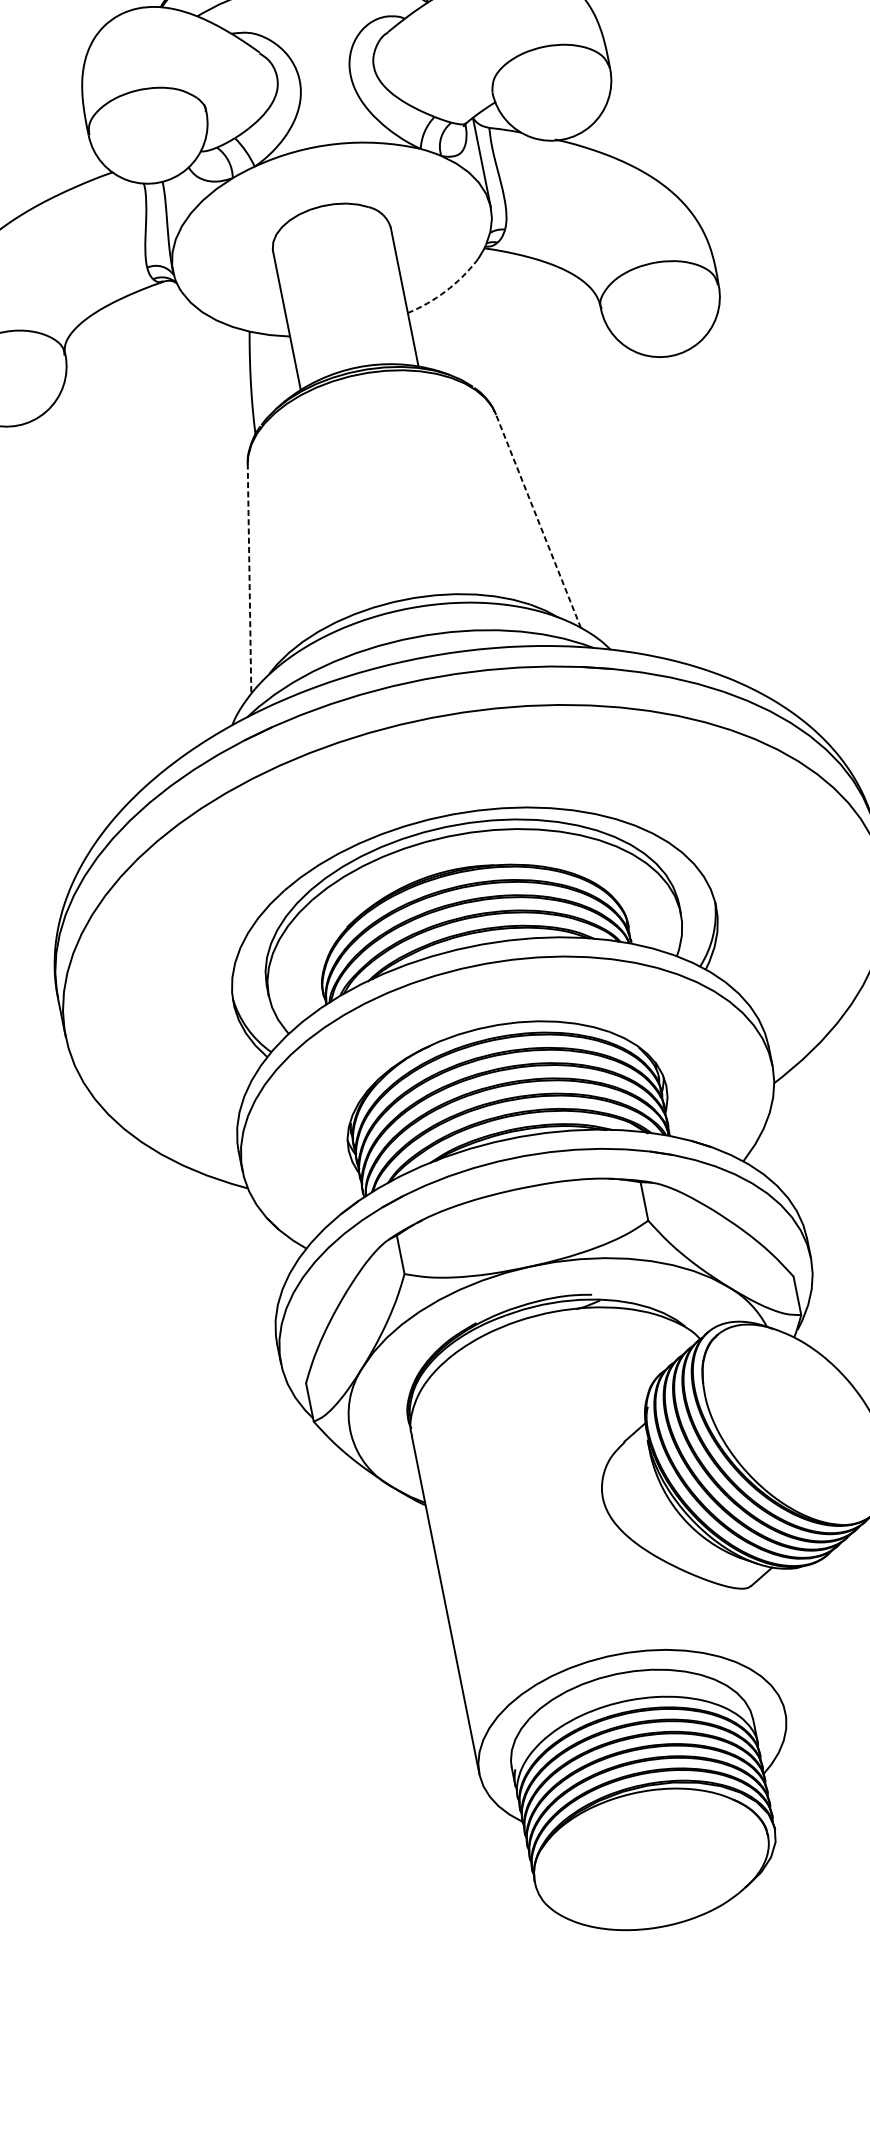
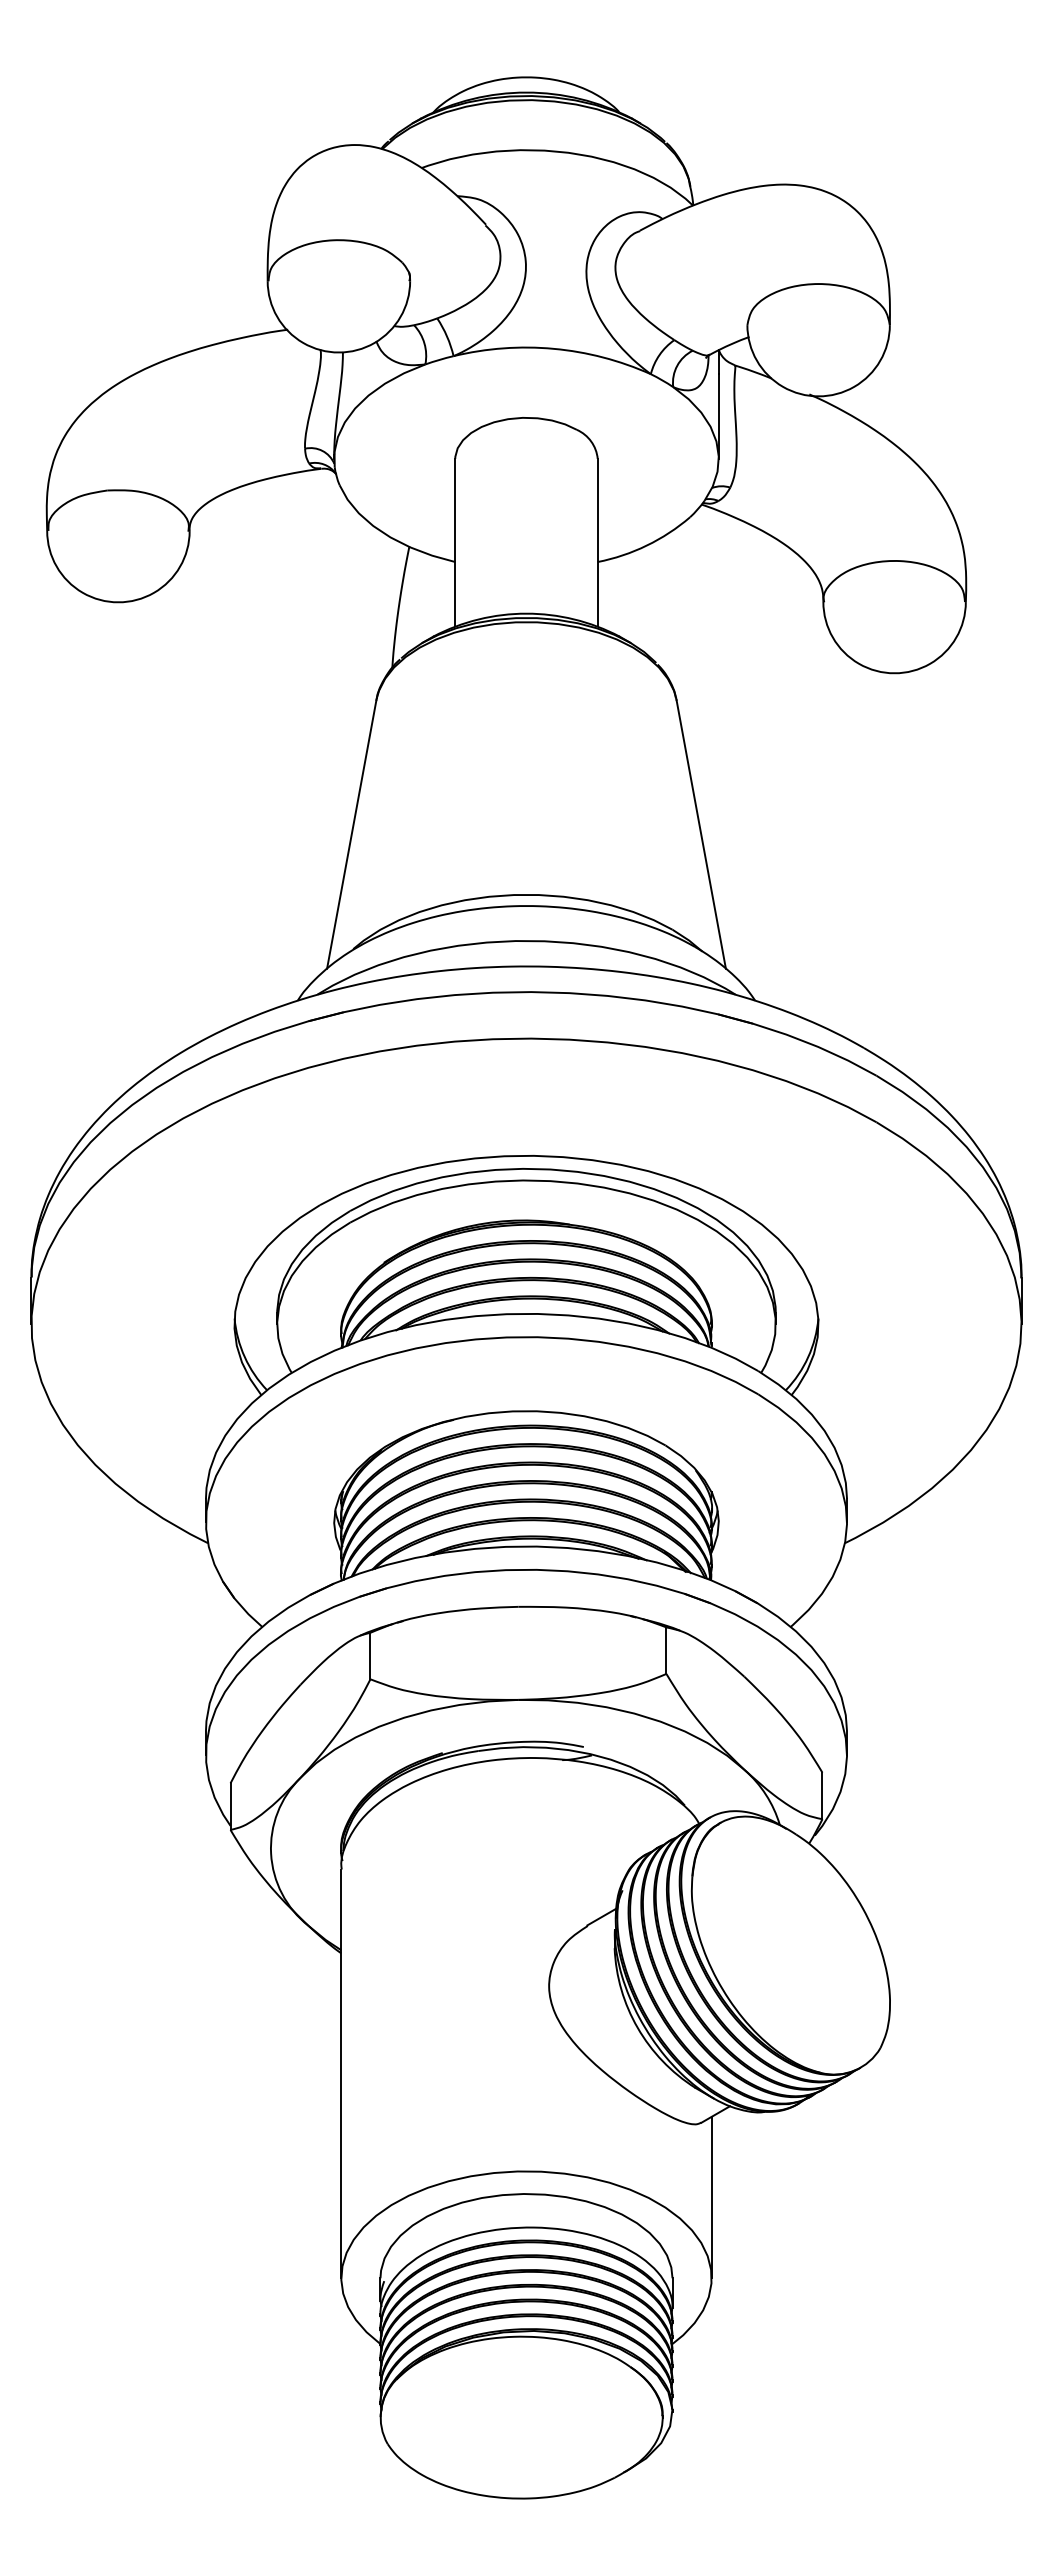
arc: (445, 291) -> (646, 545), dashed -> solid
line: (538, 521) -> (701, 834), dashed -> solid
line: (249, 578) -> (351, 834), dashed -> solid
line: (772, 1646) -> (711, 2197), added

